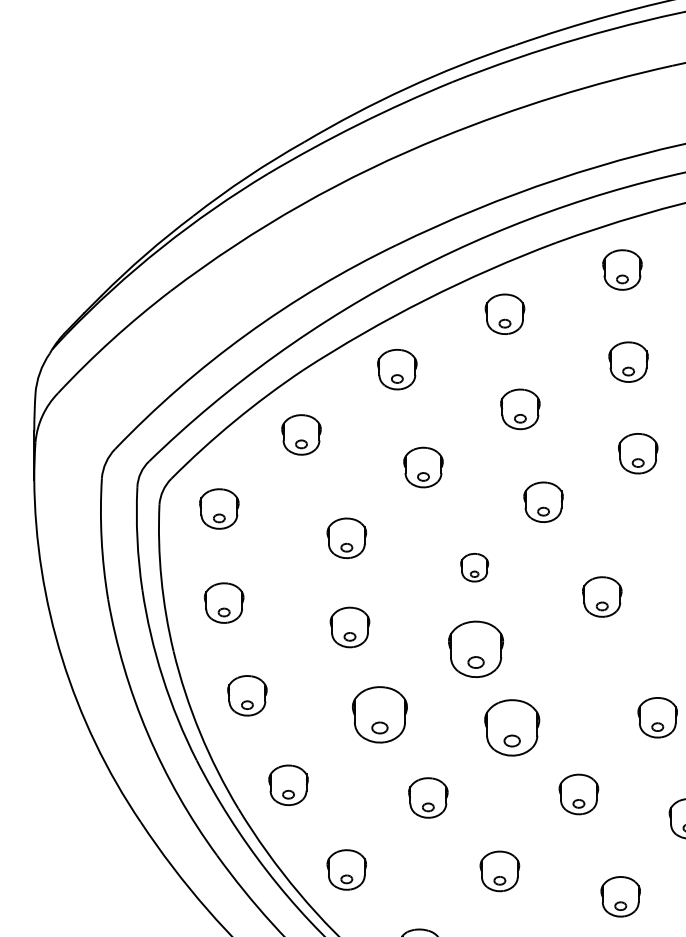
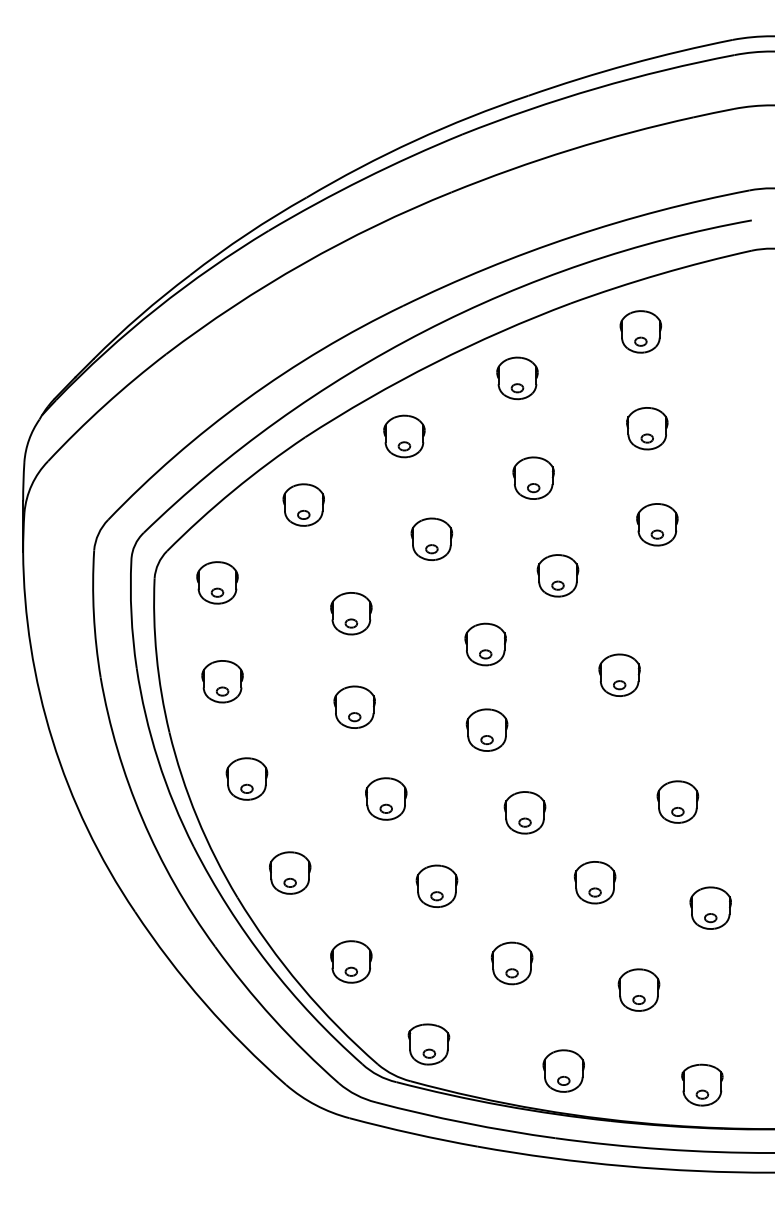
part: (474, 567) -> (485, 644), size x1.43
part: (475, 648) -> (486, 729), size x0.71
part: (380, 714) -> (386, 798), size x0.71
part: (511, 727) -> (524, 812), size x0.71

